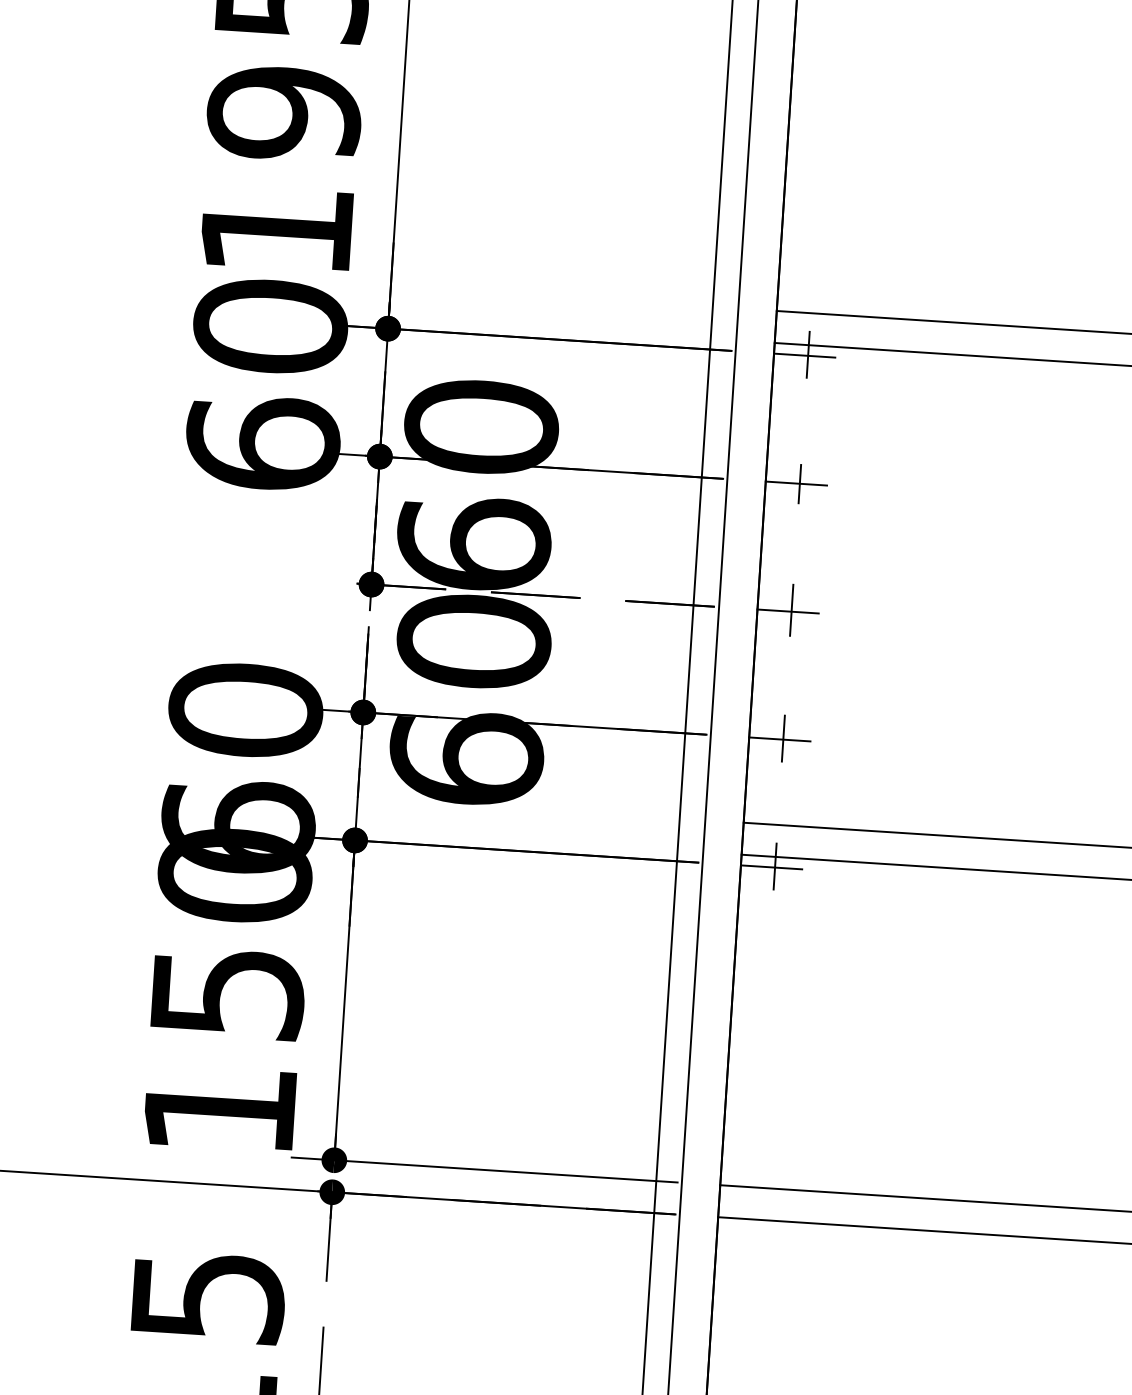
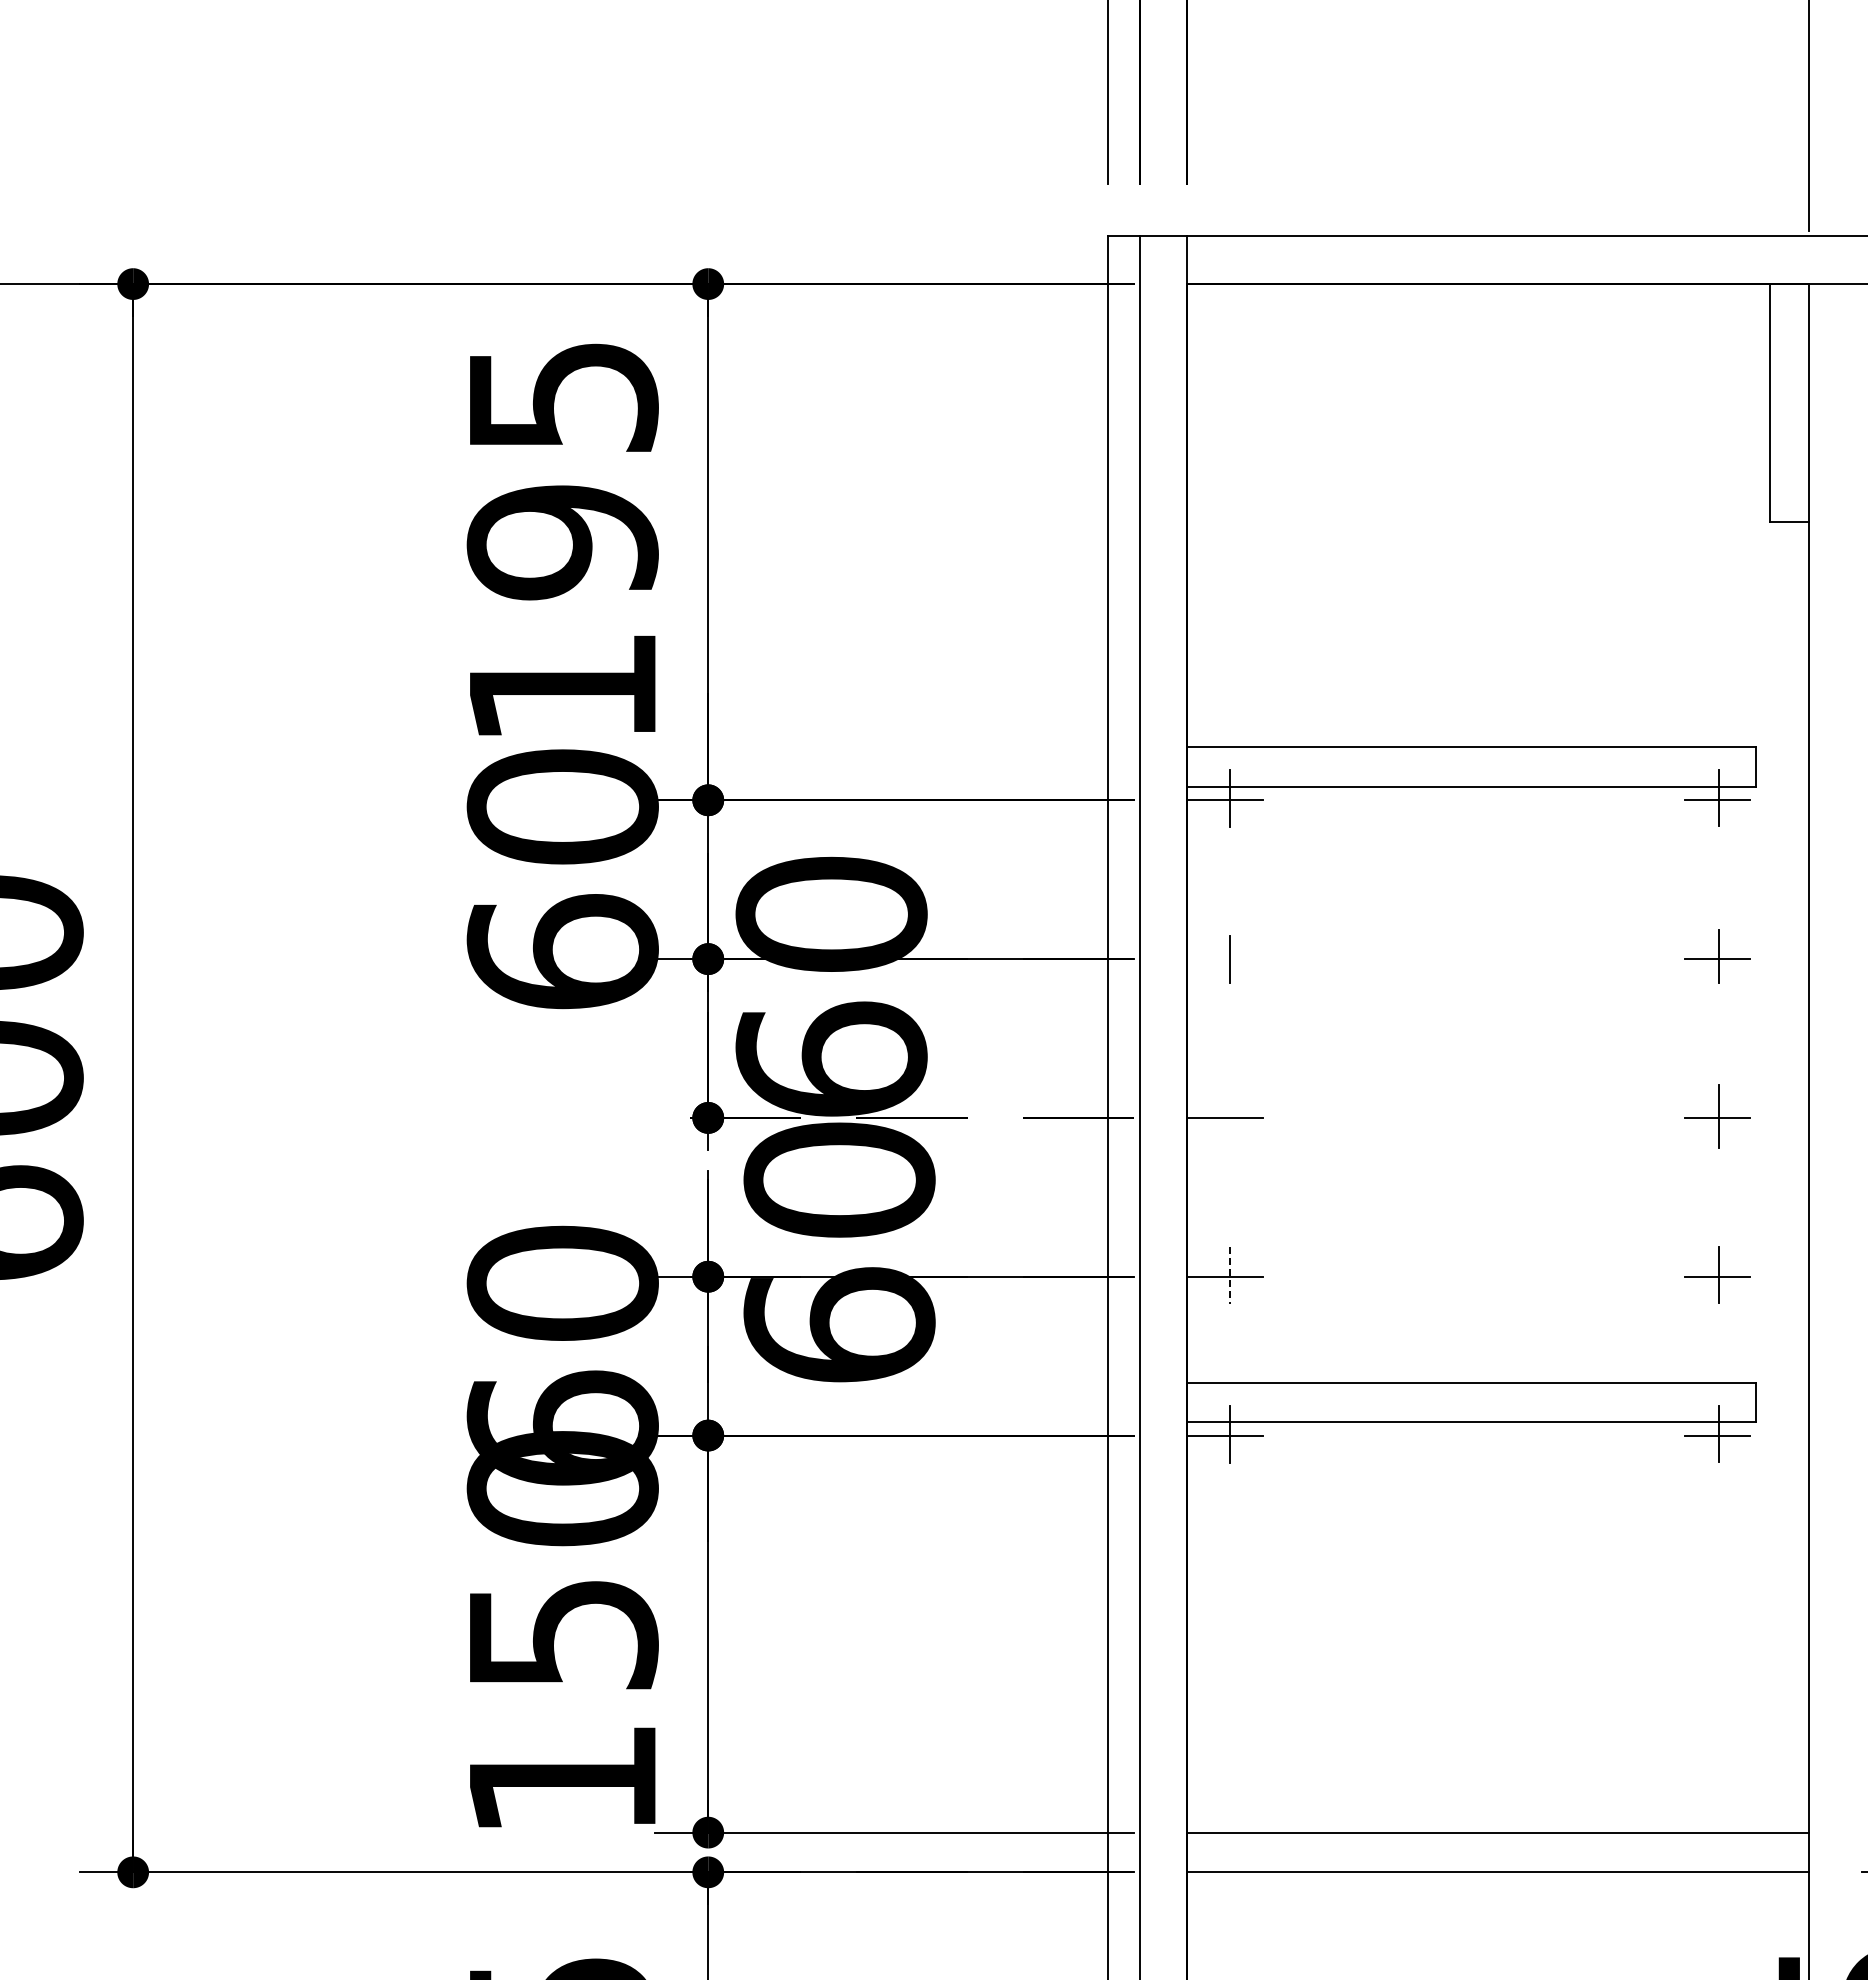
line: (796, 483) -> (1225, 959), removed
line: (791, 609) -> (1229, 1115), removed
line: (783, 738) -> (1229, 1275), solid -> dashed

